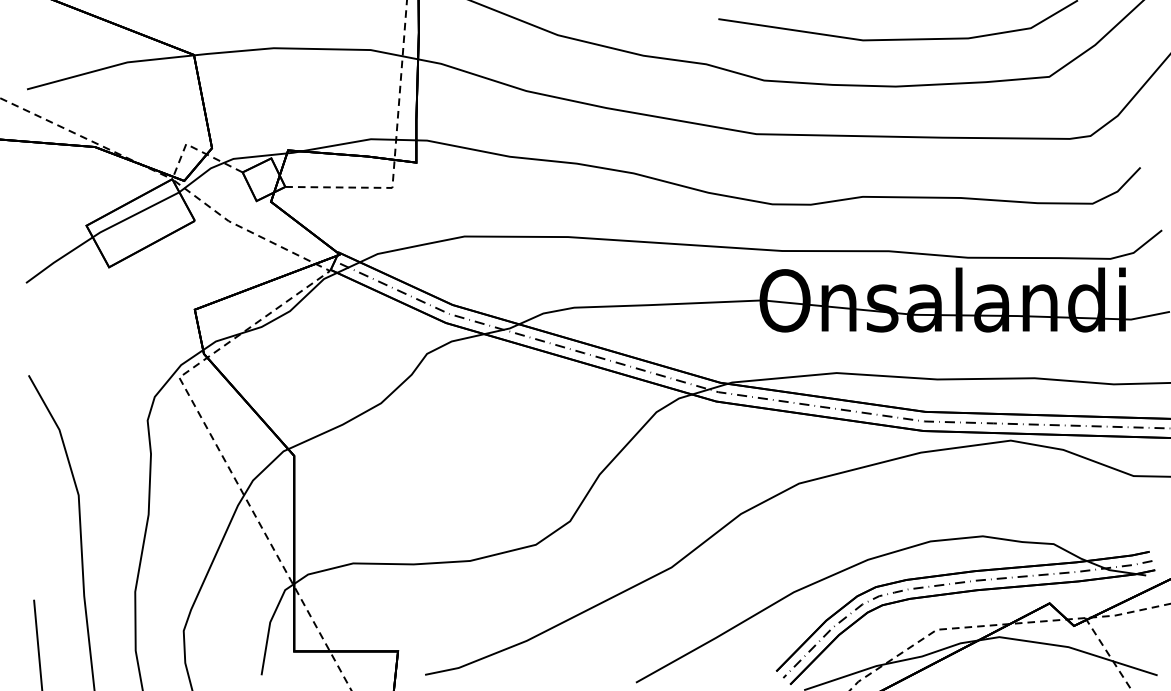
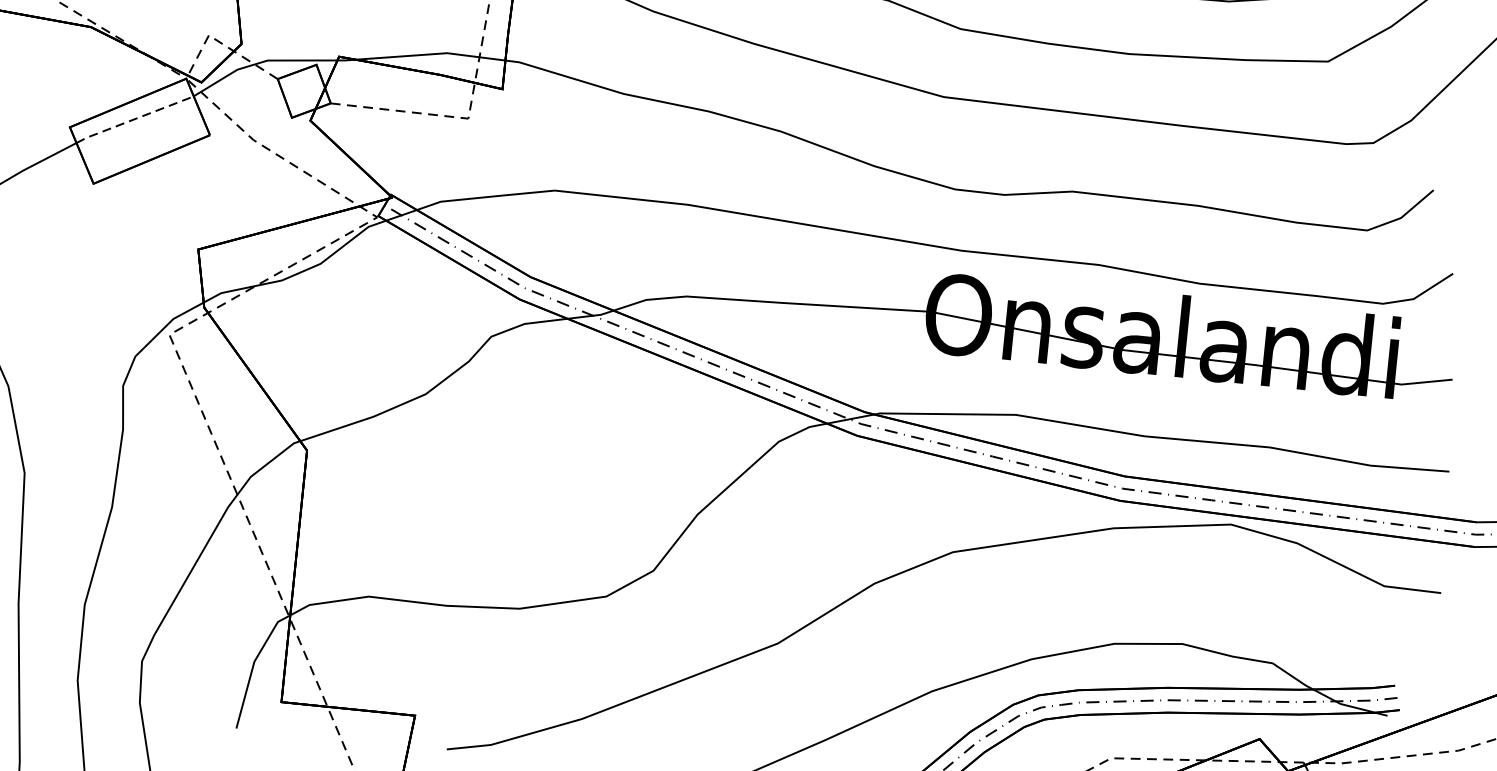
line: (135, 214) -> (134, 119), solid -> dashed

